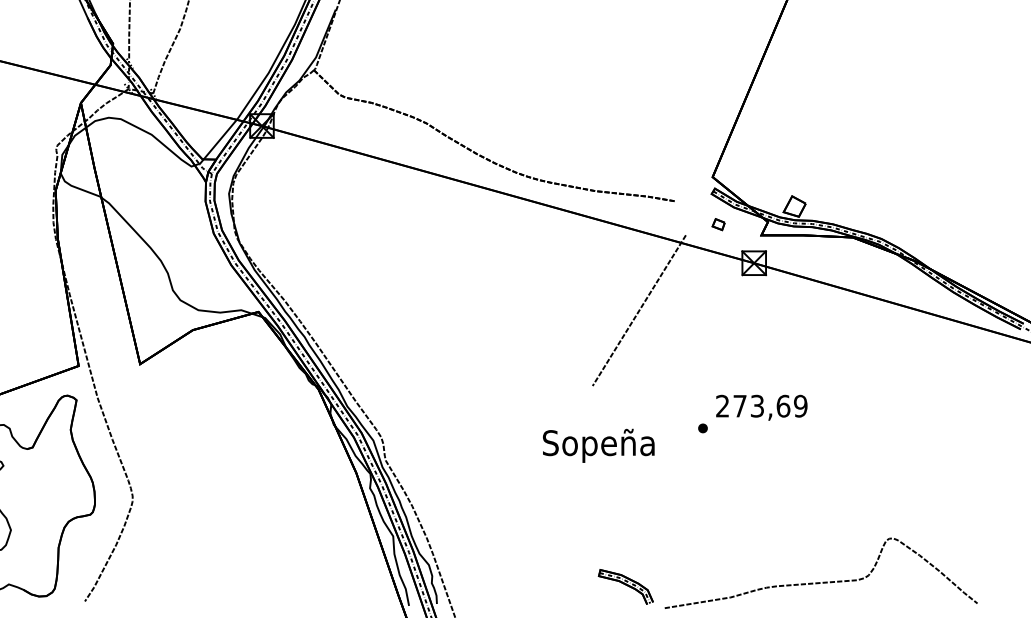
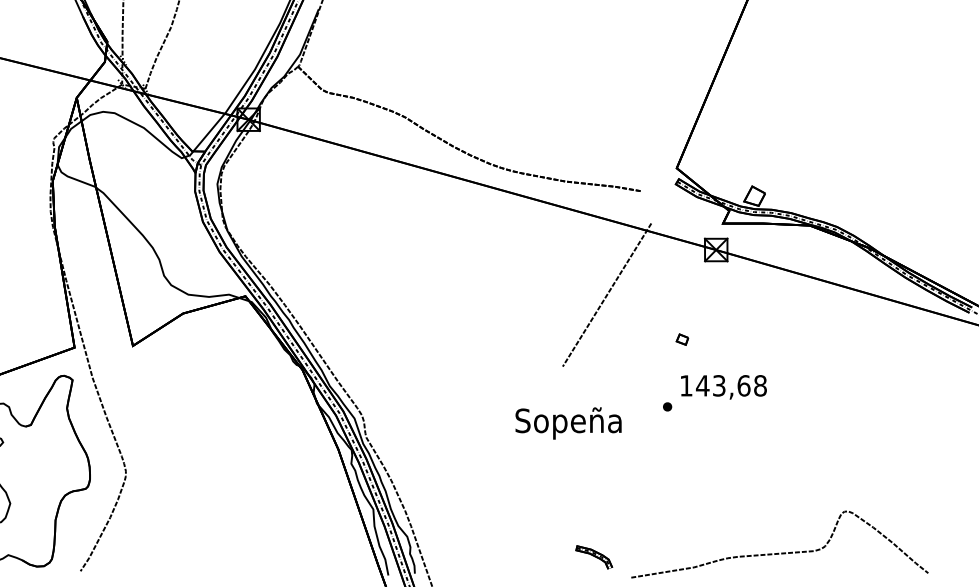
part: (718, 224) -> (682, 339), moved
text: (761, 405) -> (723, 385), 273,69 -> 143,68
part: (625, 586) -> (593, 557), size x0.7

